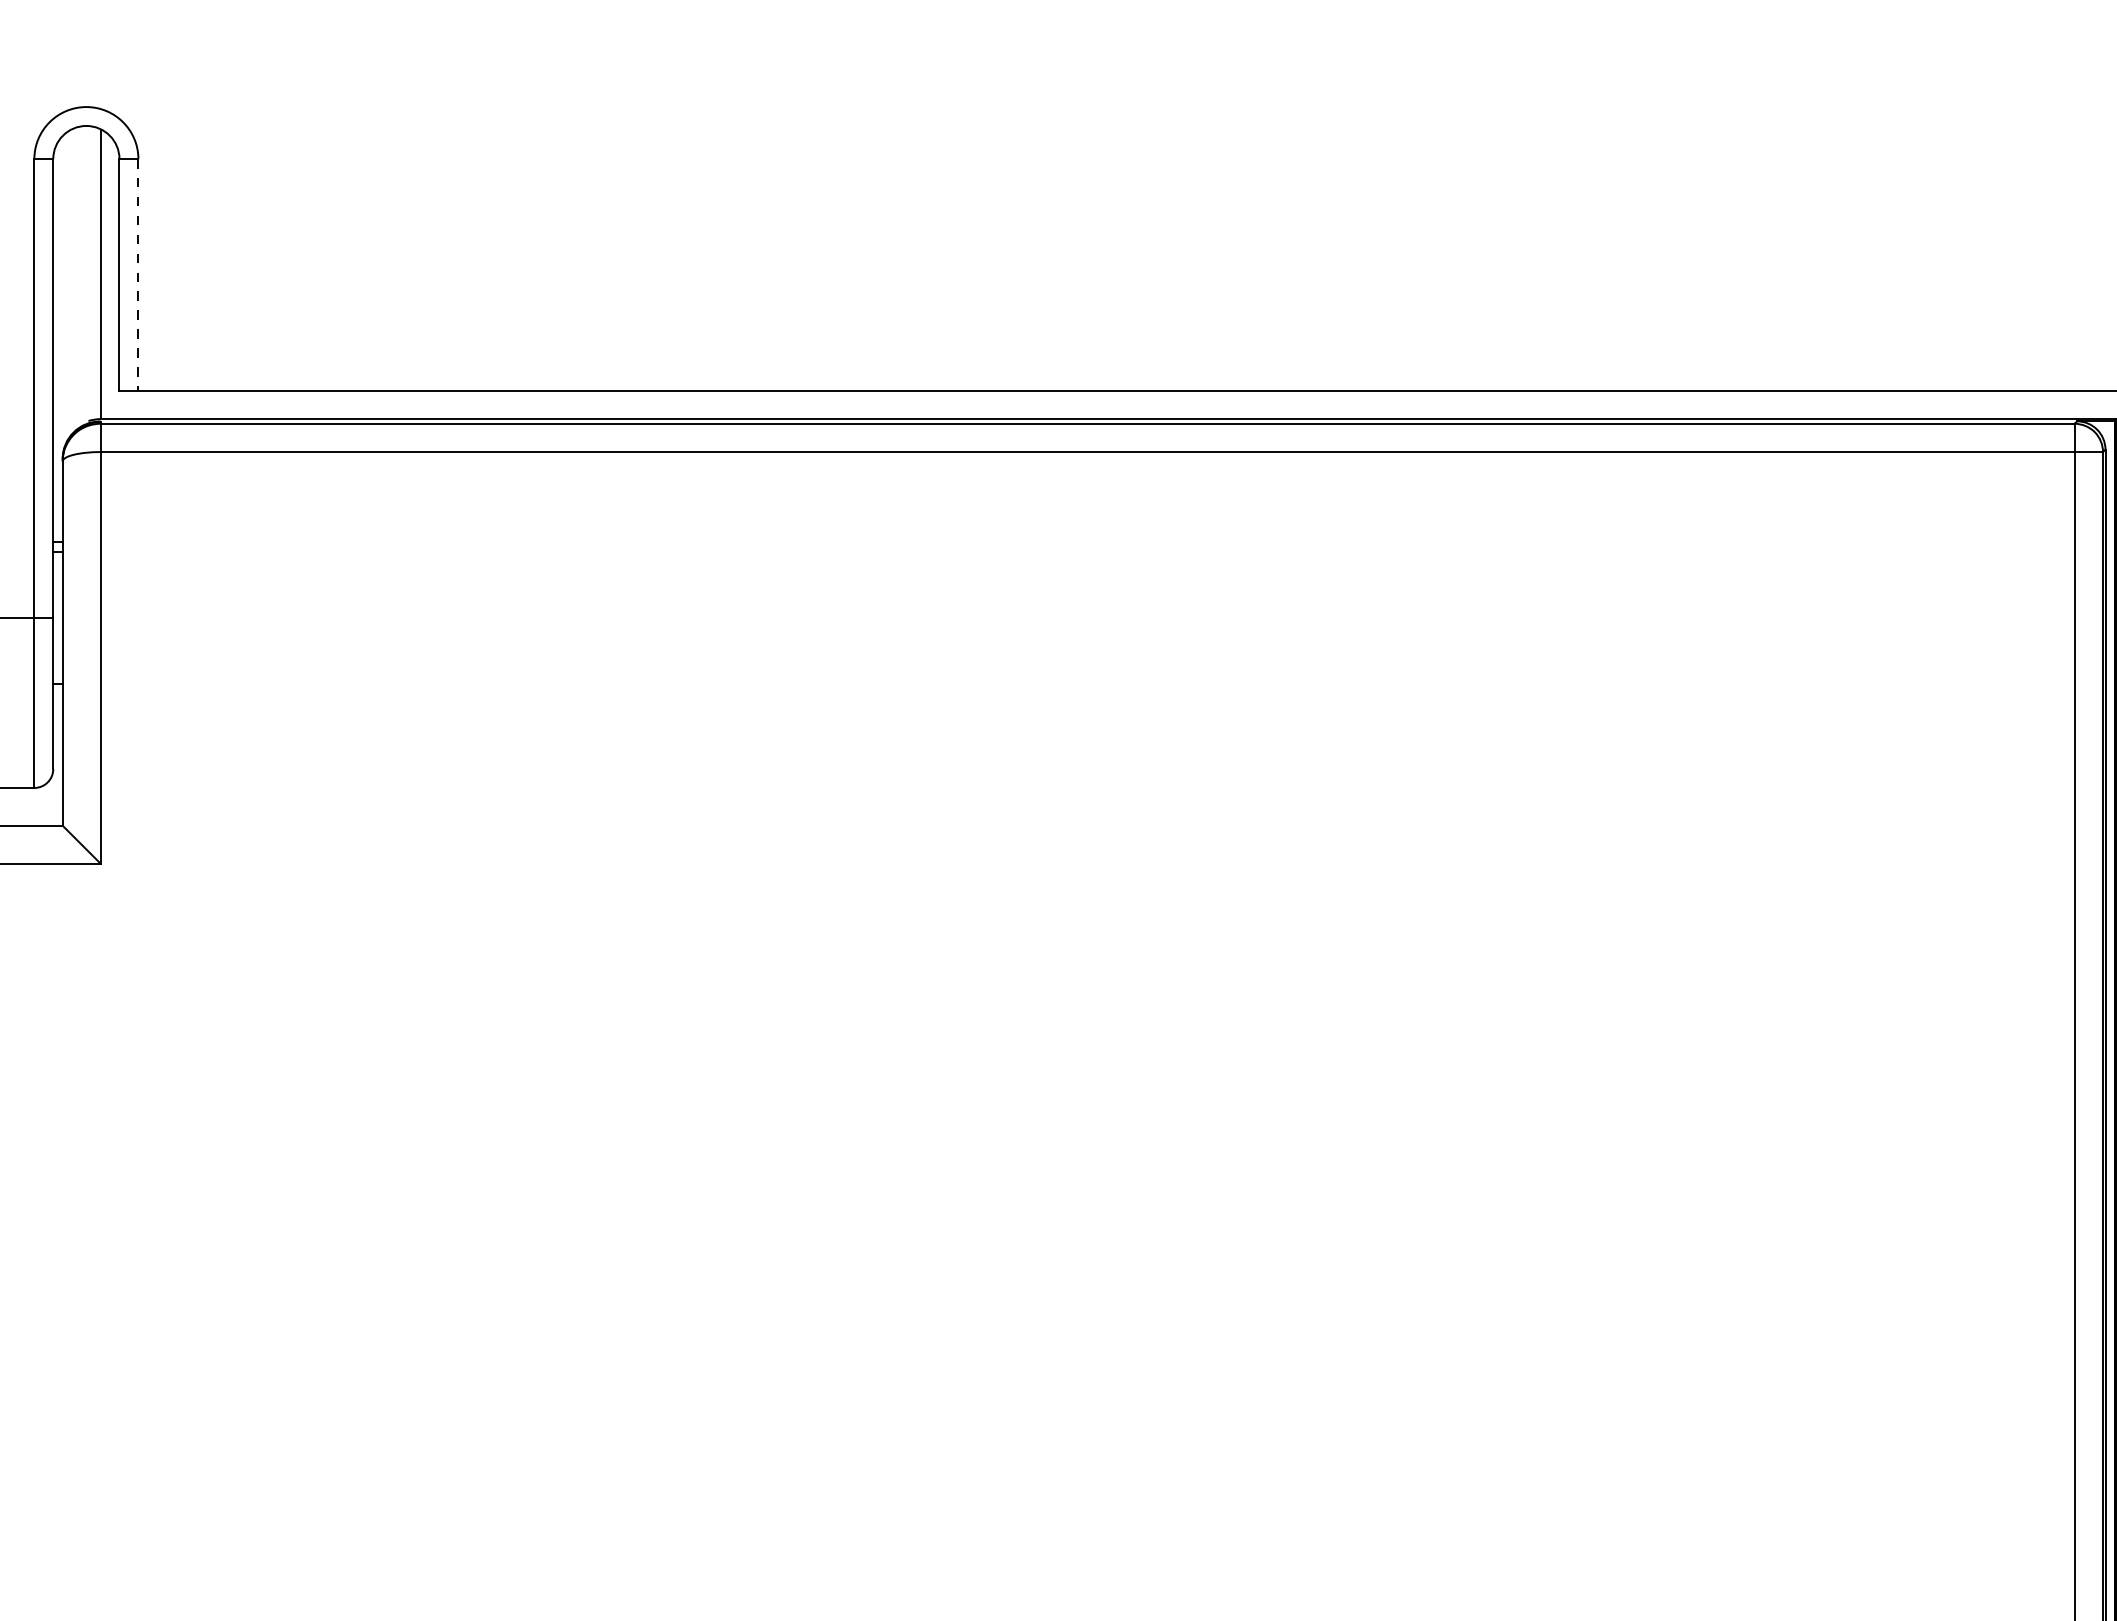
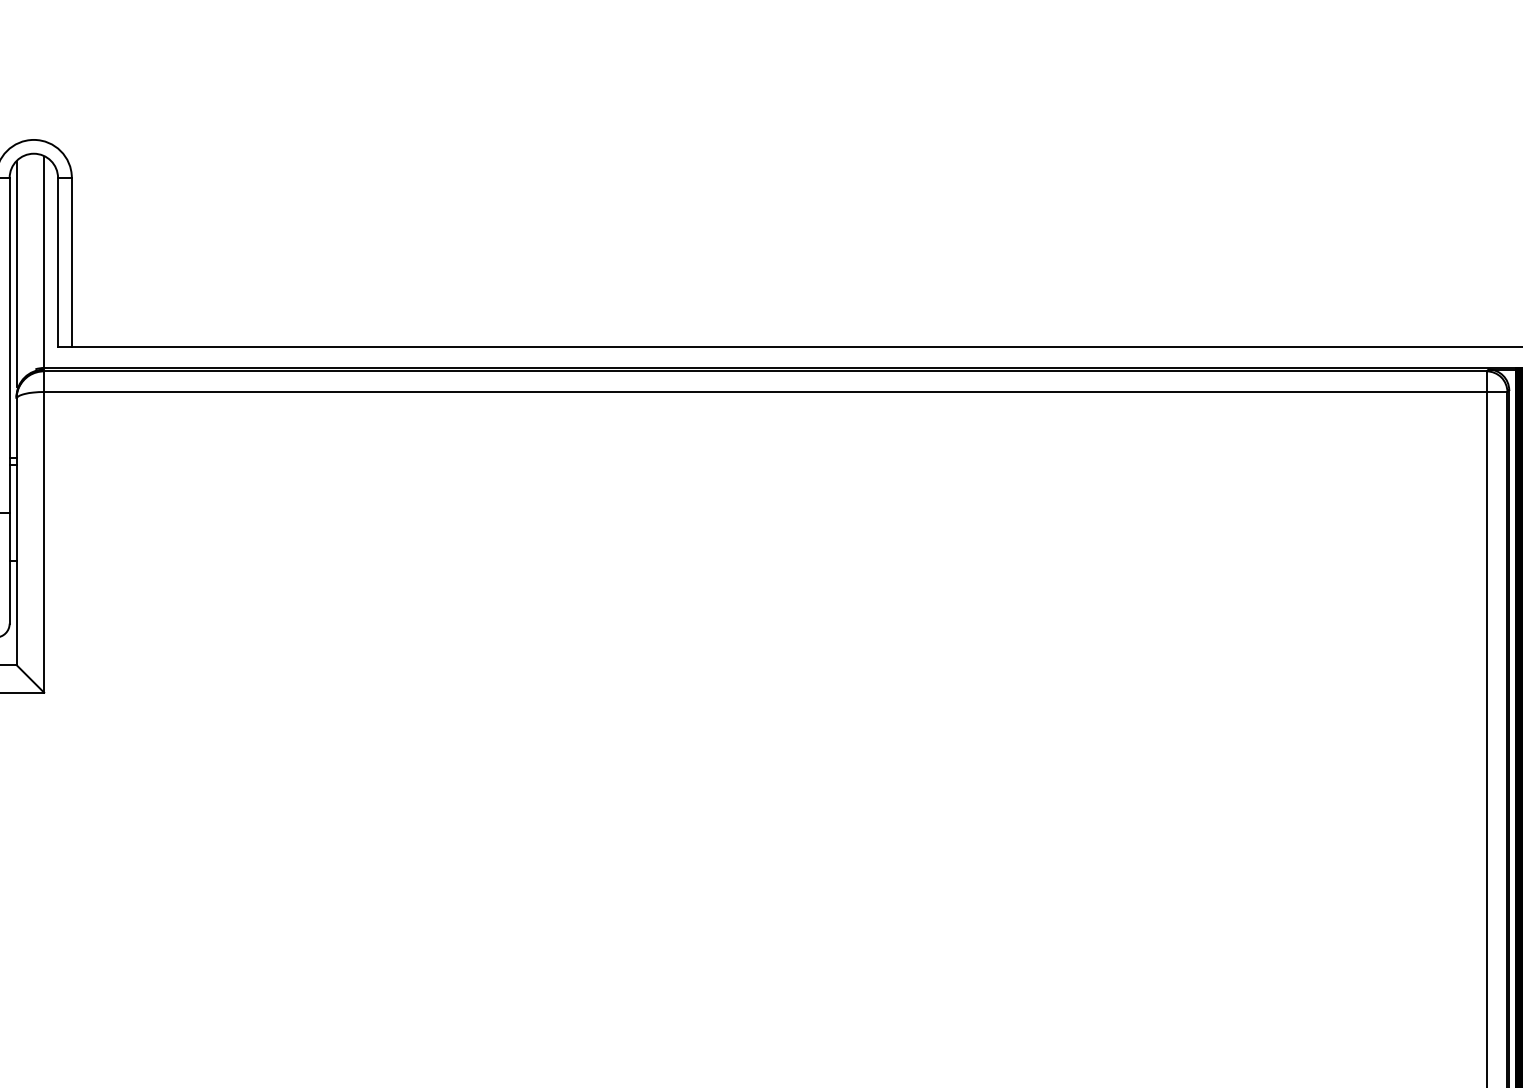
line: (138, 274) -> (71, 262), dashed -> solid
line: (62, 290) -> (16, 273), added

